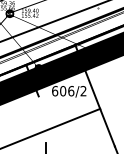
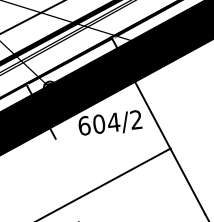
text: (70, 91) -> (112, 123), 606/2 -> 604/2

